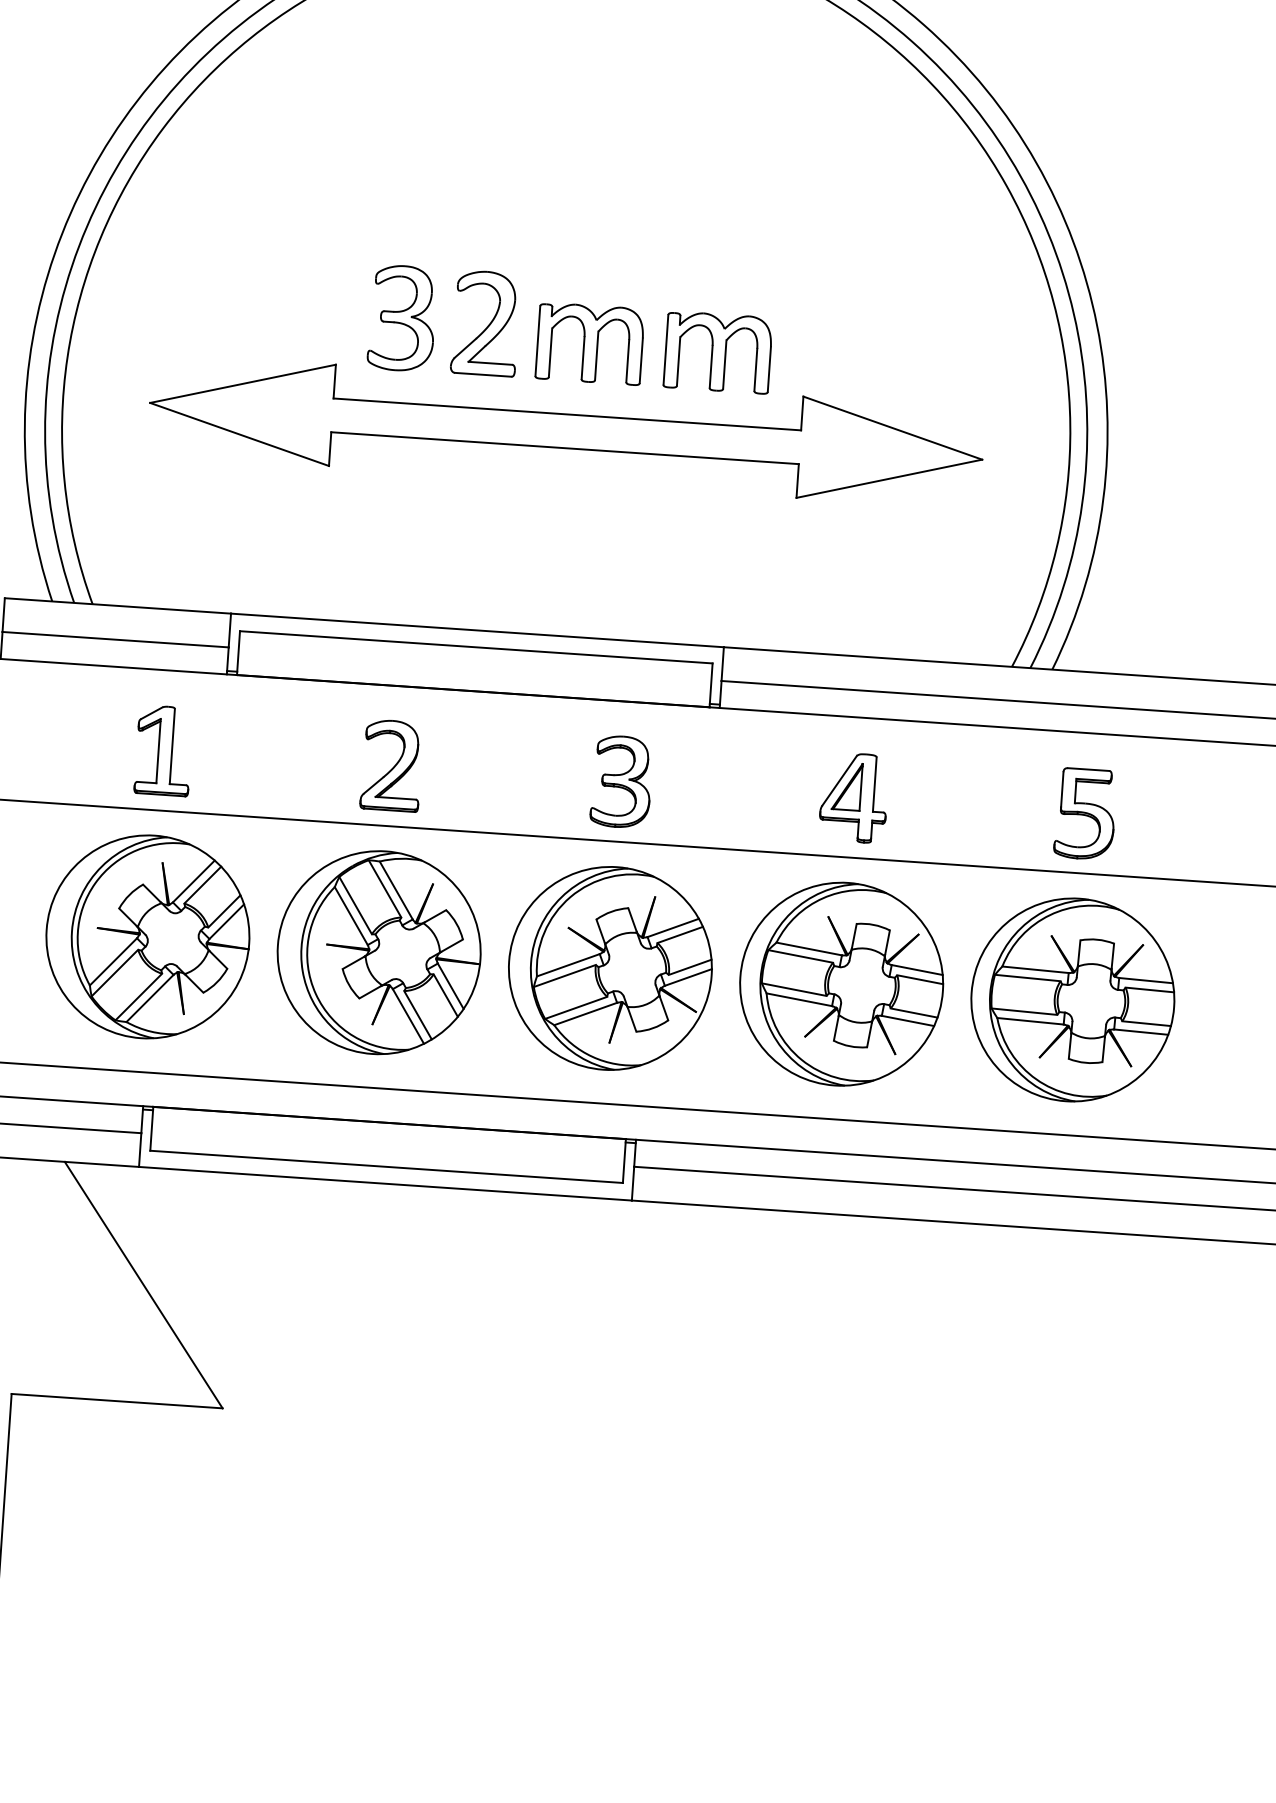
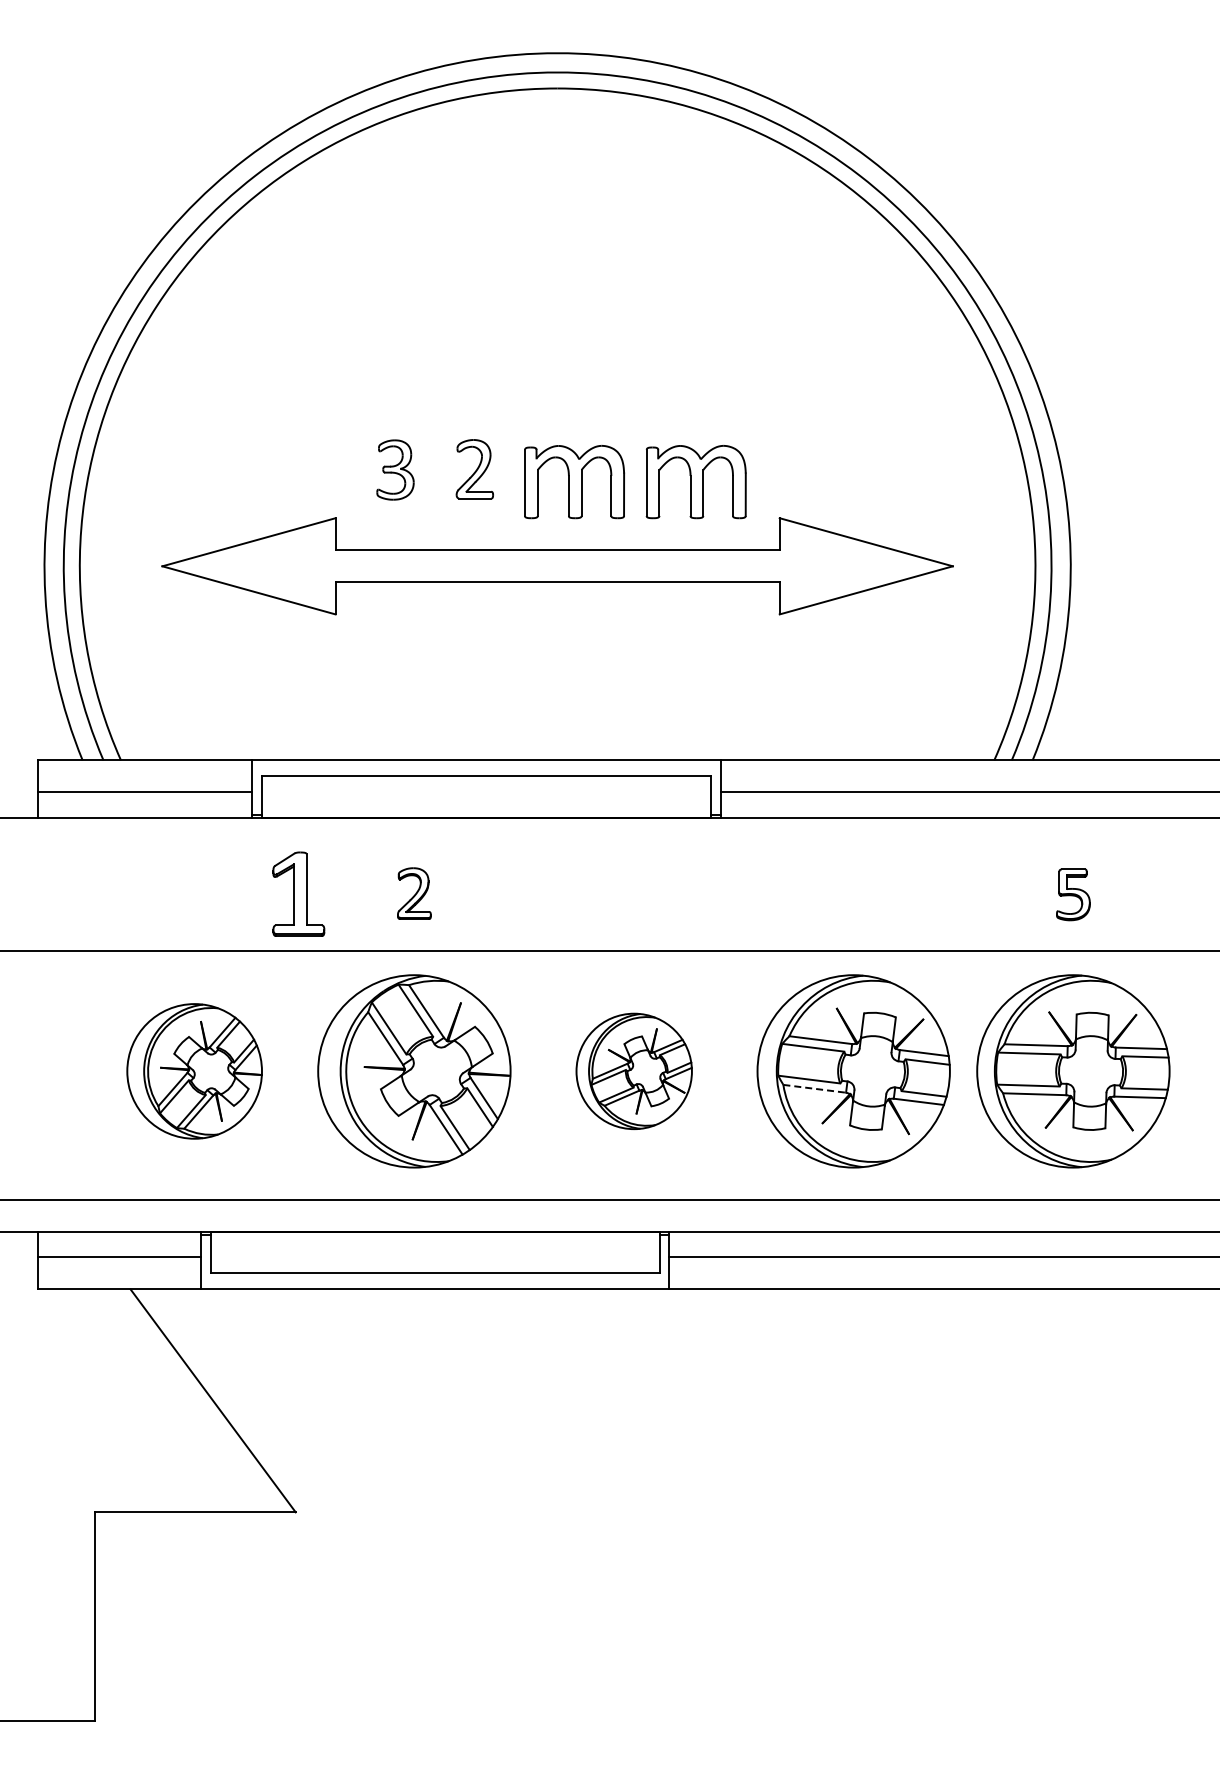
part: (402, 317) -> (395, 469), size x0.6
part: (485, 322) -> (474, 468), size x0.6
part: (163, 749) -> (298, 893), moved
part: (392, 765) -> (414, 893), size x0.6
part: (621, 782) -> (632, 894), removed
part: (854, 796) -> (853, 893), removed
part: (1085, 813) -> (1073, 894), size x0.6
part: (147, 937) -> (194, 1071), size x0.7
part: (610, 968) -> (634, 1071), size x0.6
line: (799, 999) -> (814, 1088), solid -> dashed

